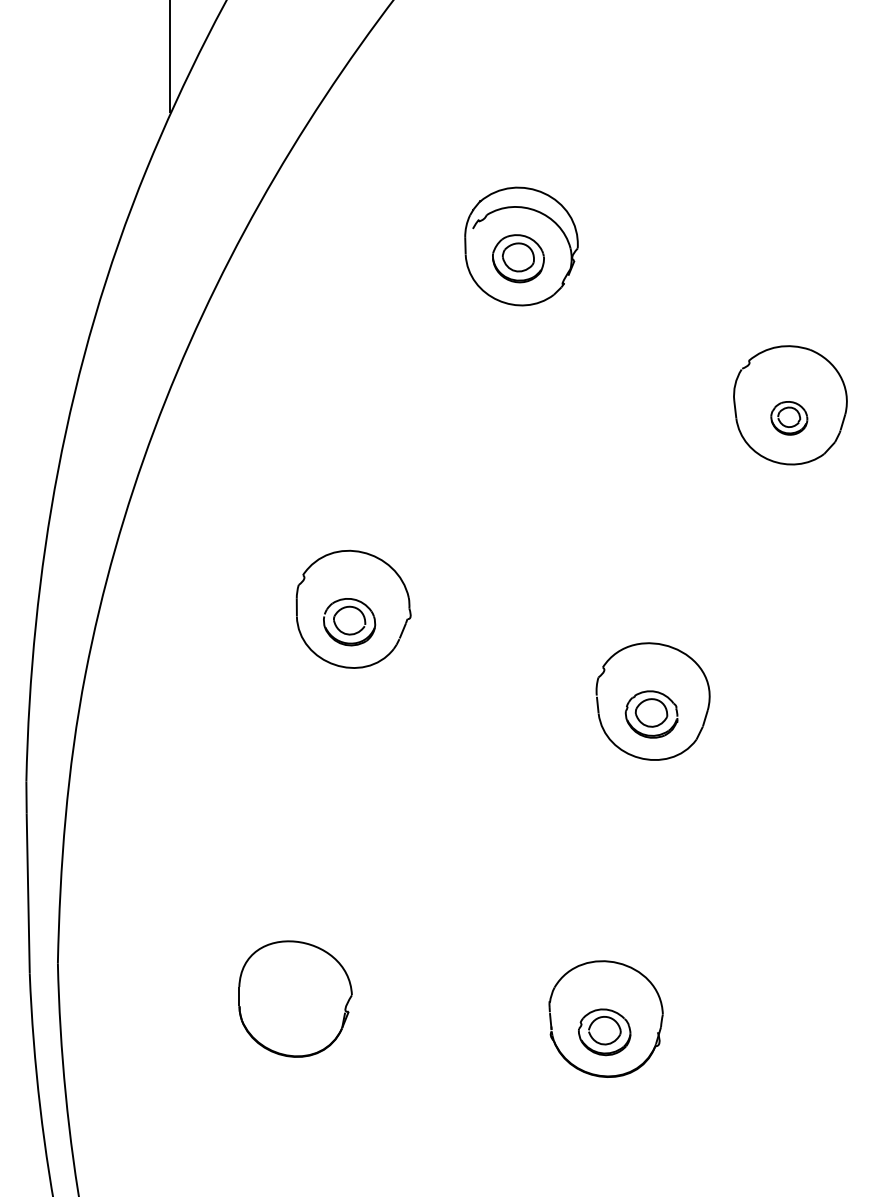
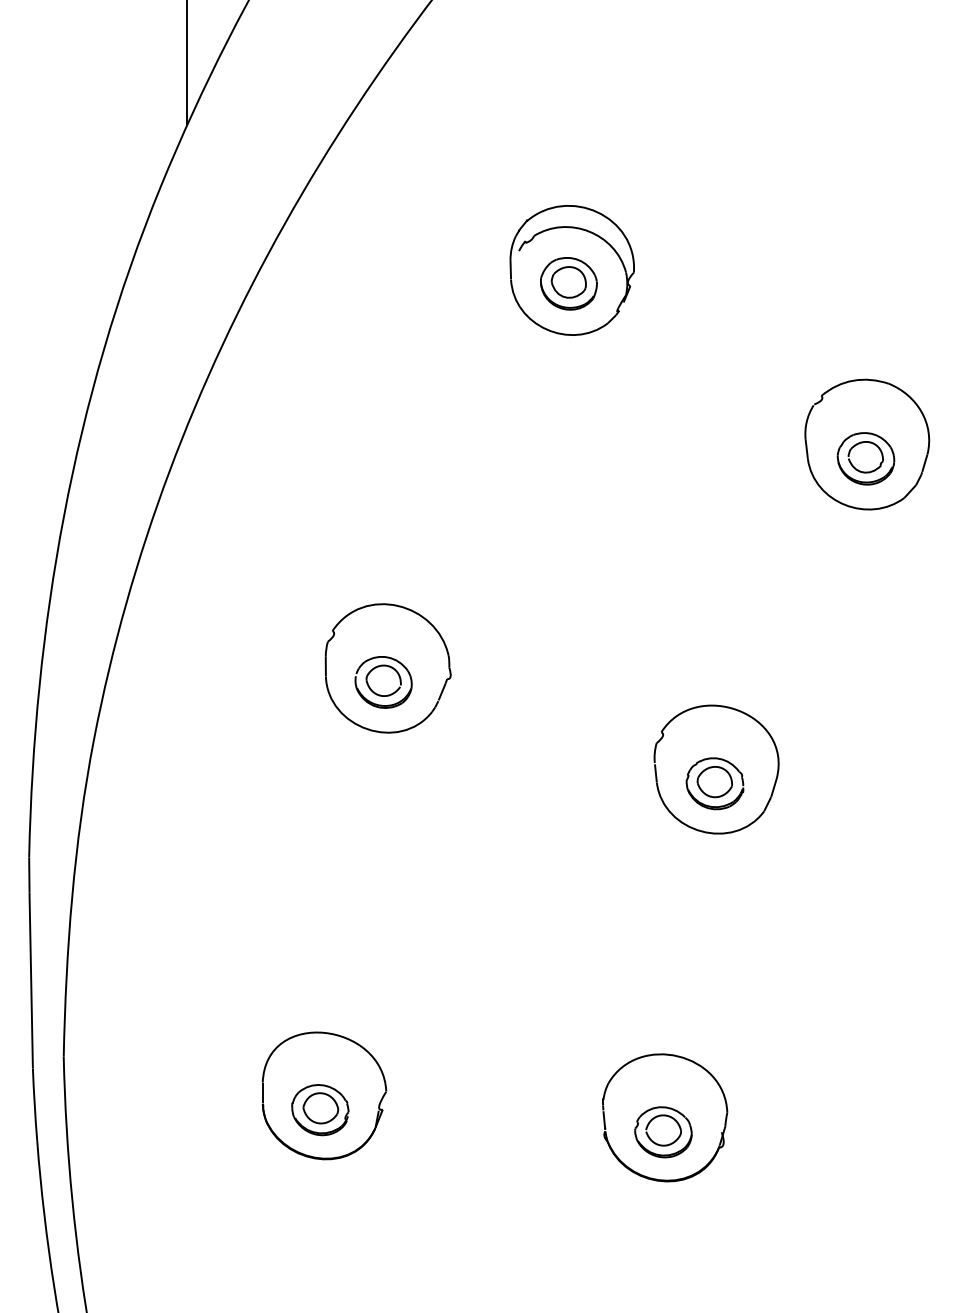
part: (788, 417) -> (865, 458), size x1.43
part: (291, 1012) -> (320, 1110), added

